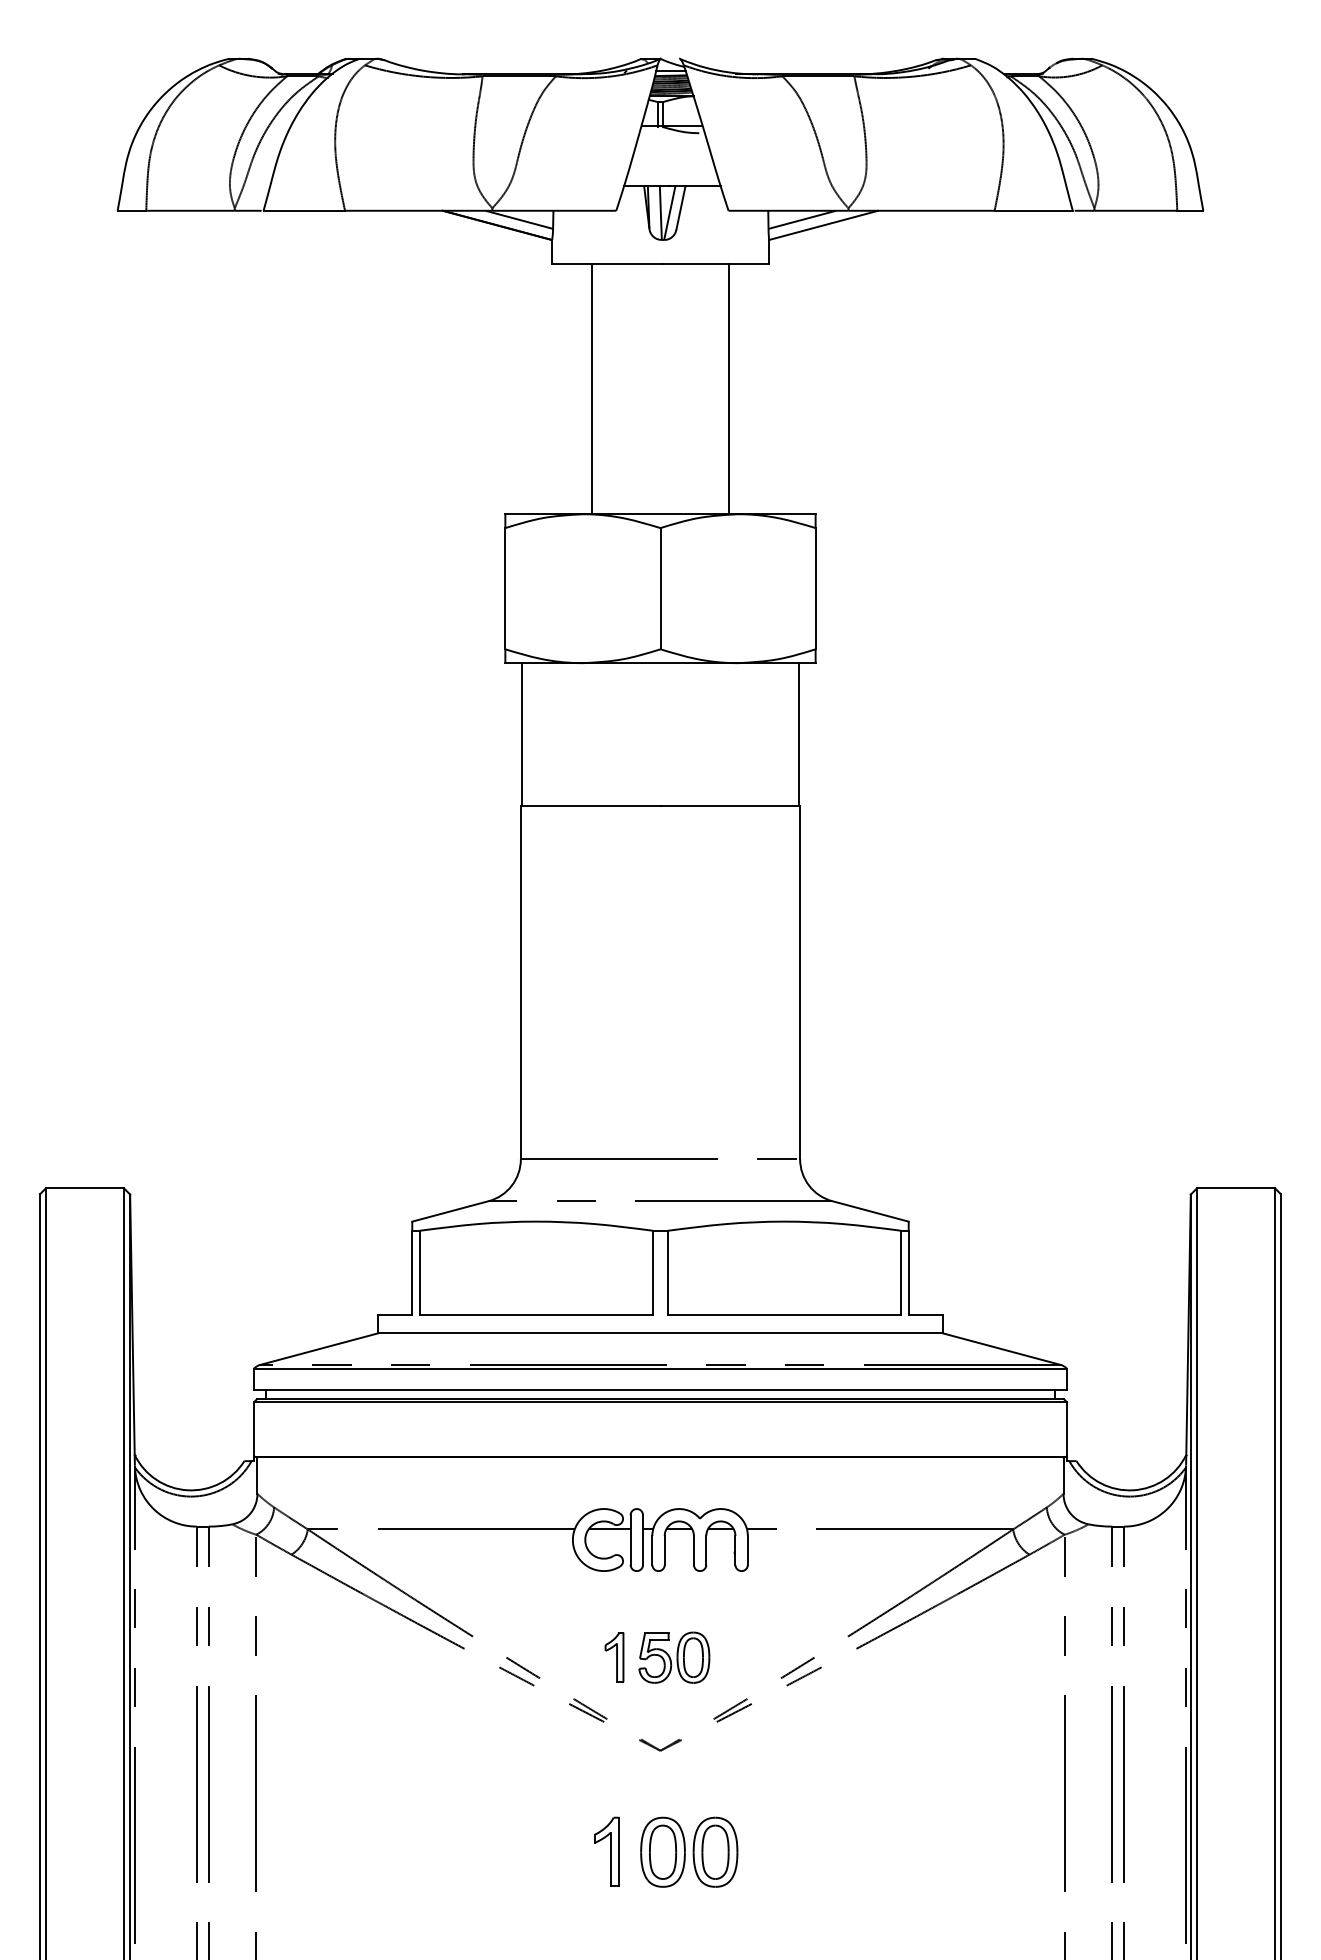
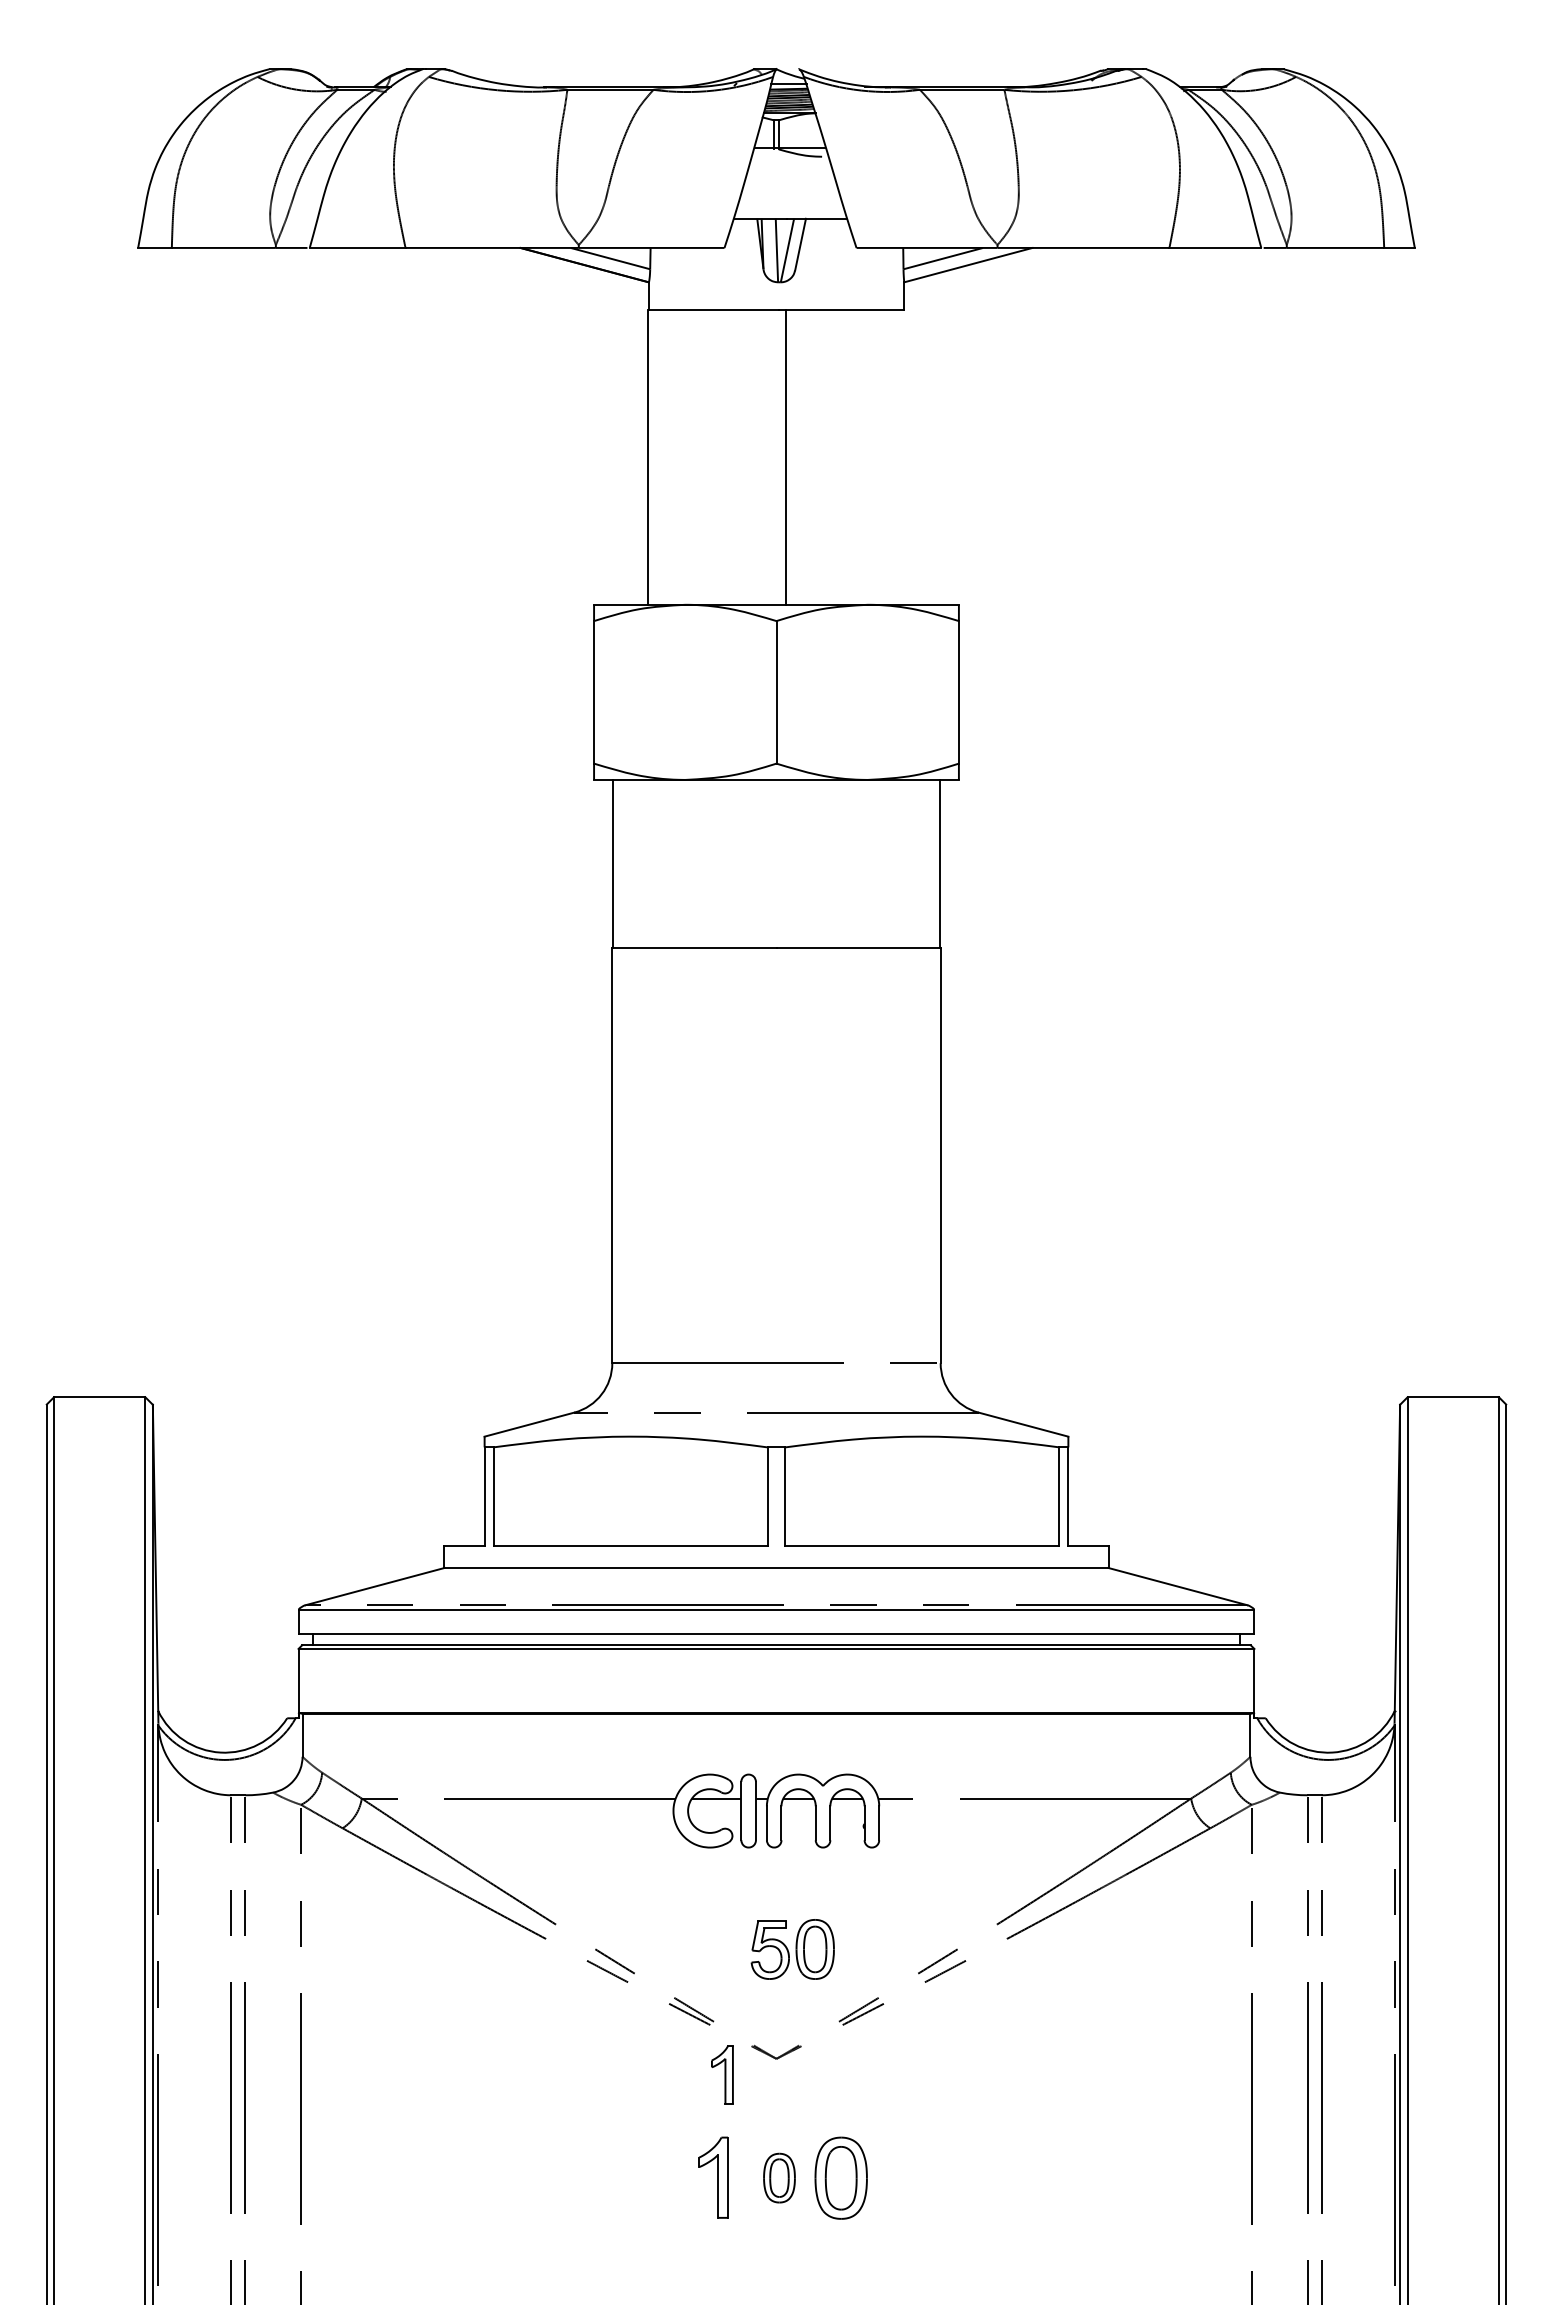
line: (592, 388) -> (648, 457), moved
line: (728, 388) -> (785, 457), moved
part: (614, 1656) -> (722, 2074), moved
part: (663, 1851) -> (779, 2177), size x0.6

